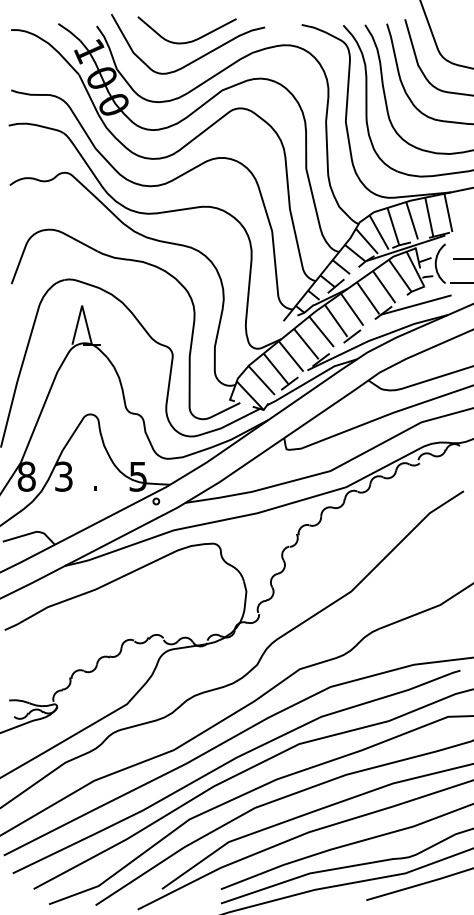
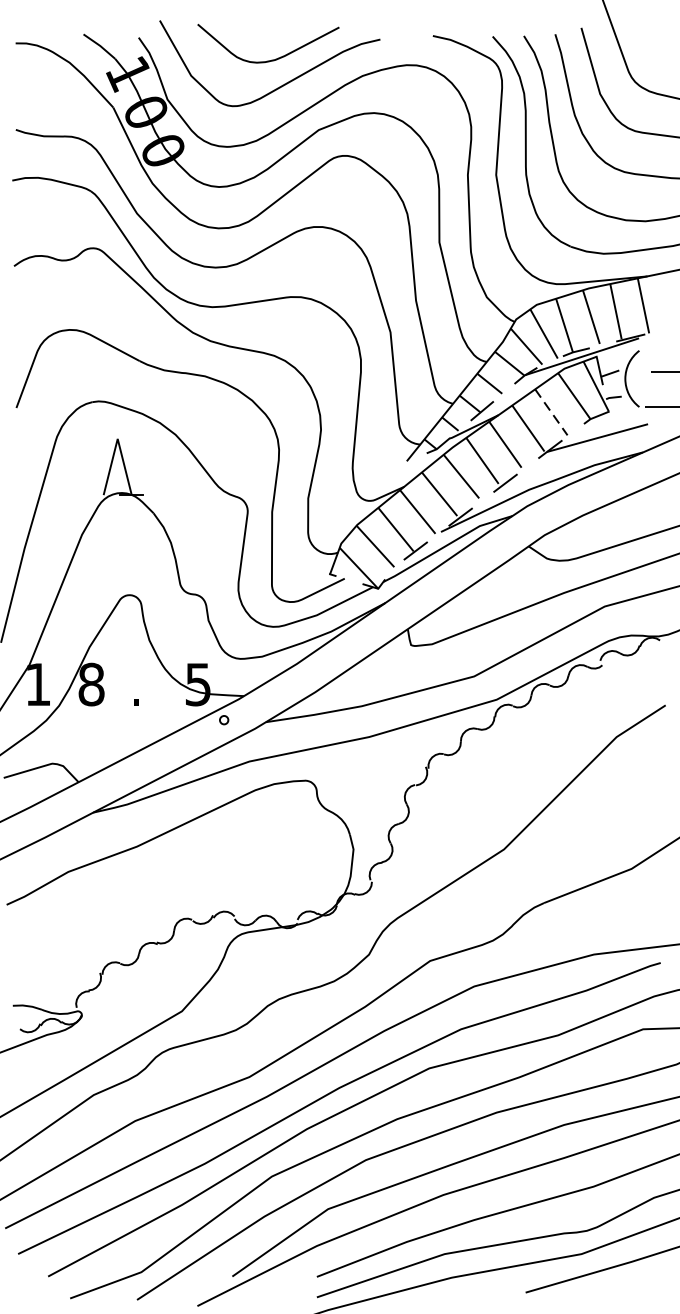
line: (384, 287) -> (551, 412), solid -> dashed
text: (26, 476) -> (37, 684), 8 -> 1
text: (63, 476) -> (90, 684), 3 -> 8

